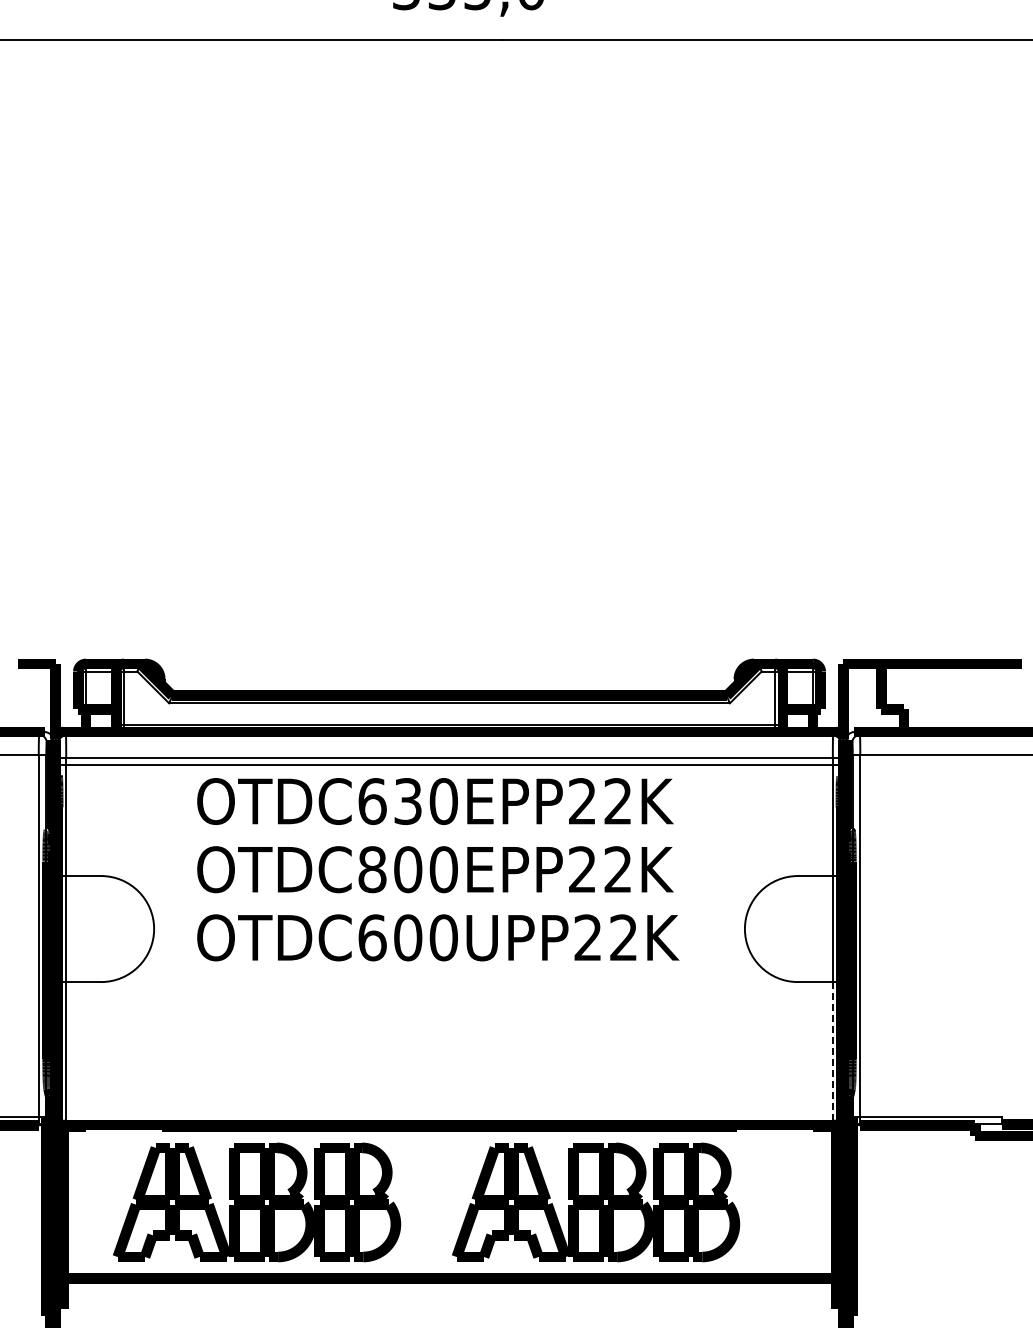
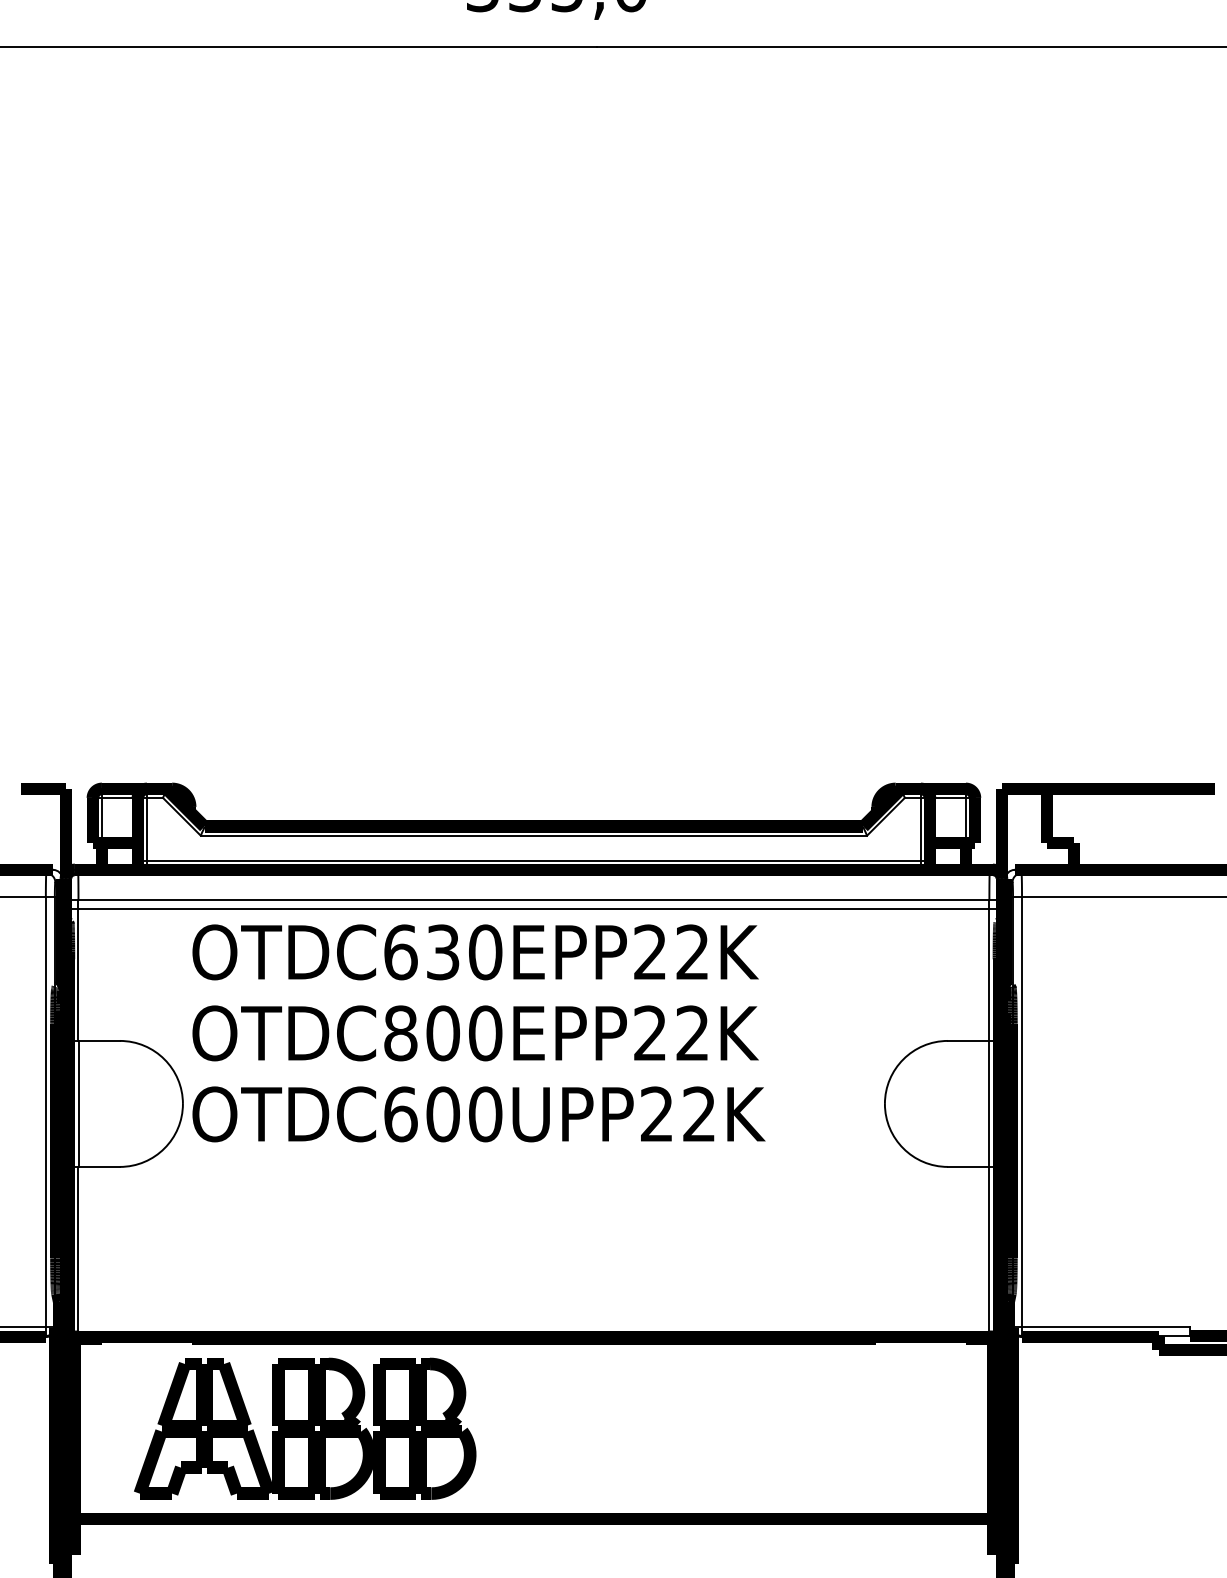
text: (438, 869) -> (479, 1033), moved
line: (832, 1054) -> (988, 1252), dashed -> solid
part: (596, 1202) -> (708, 1428), removed

